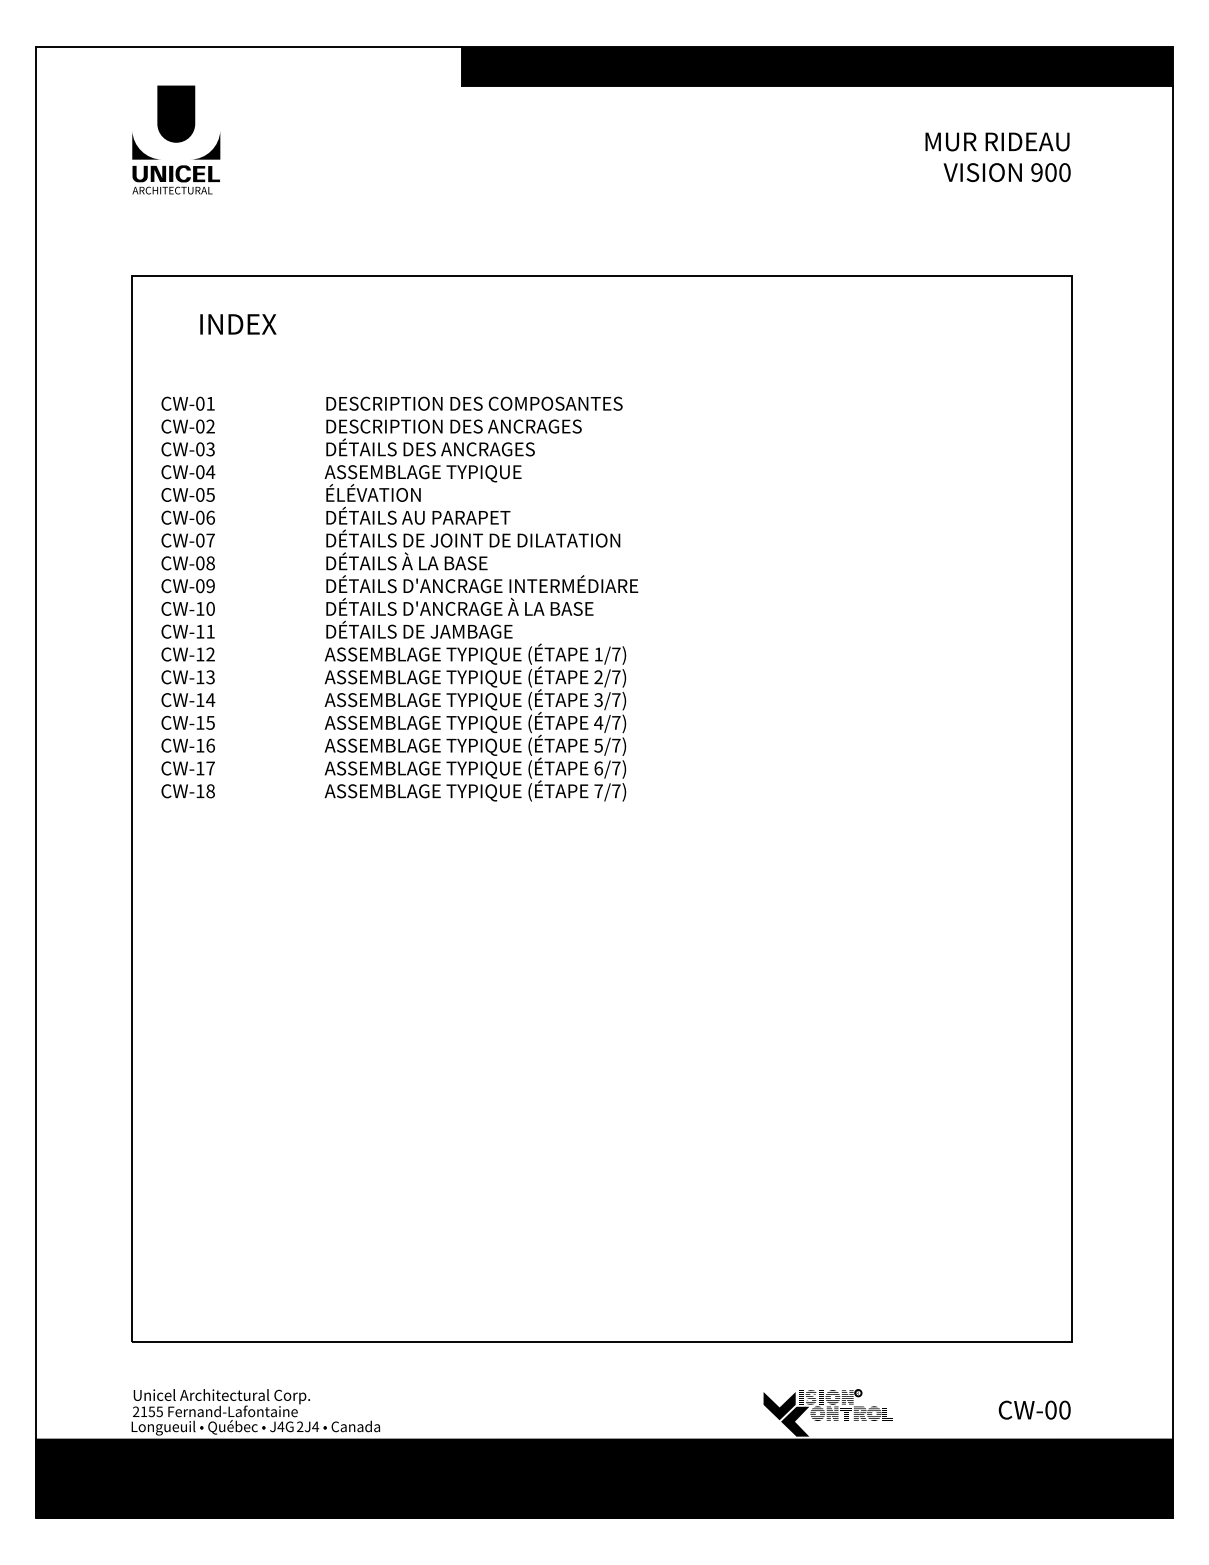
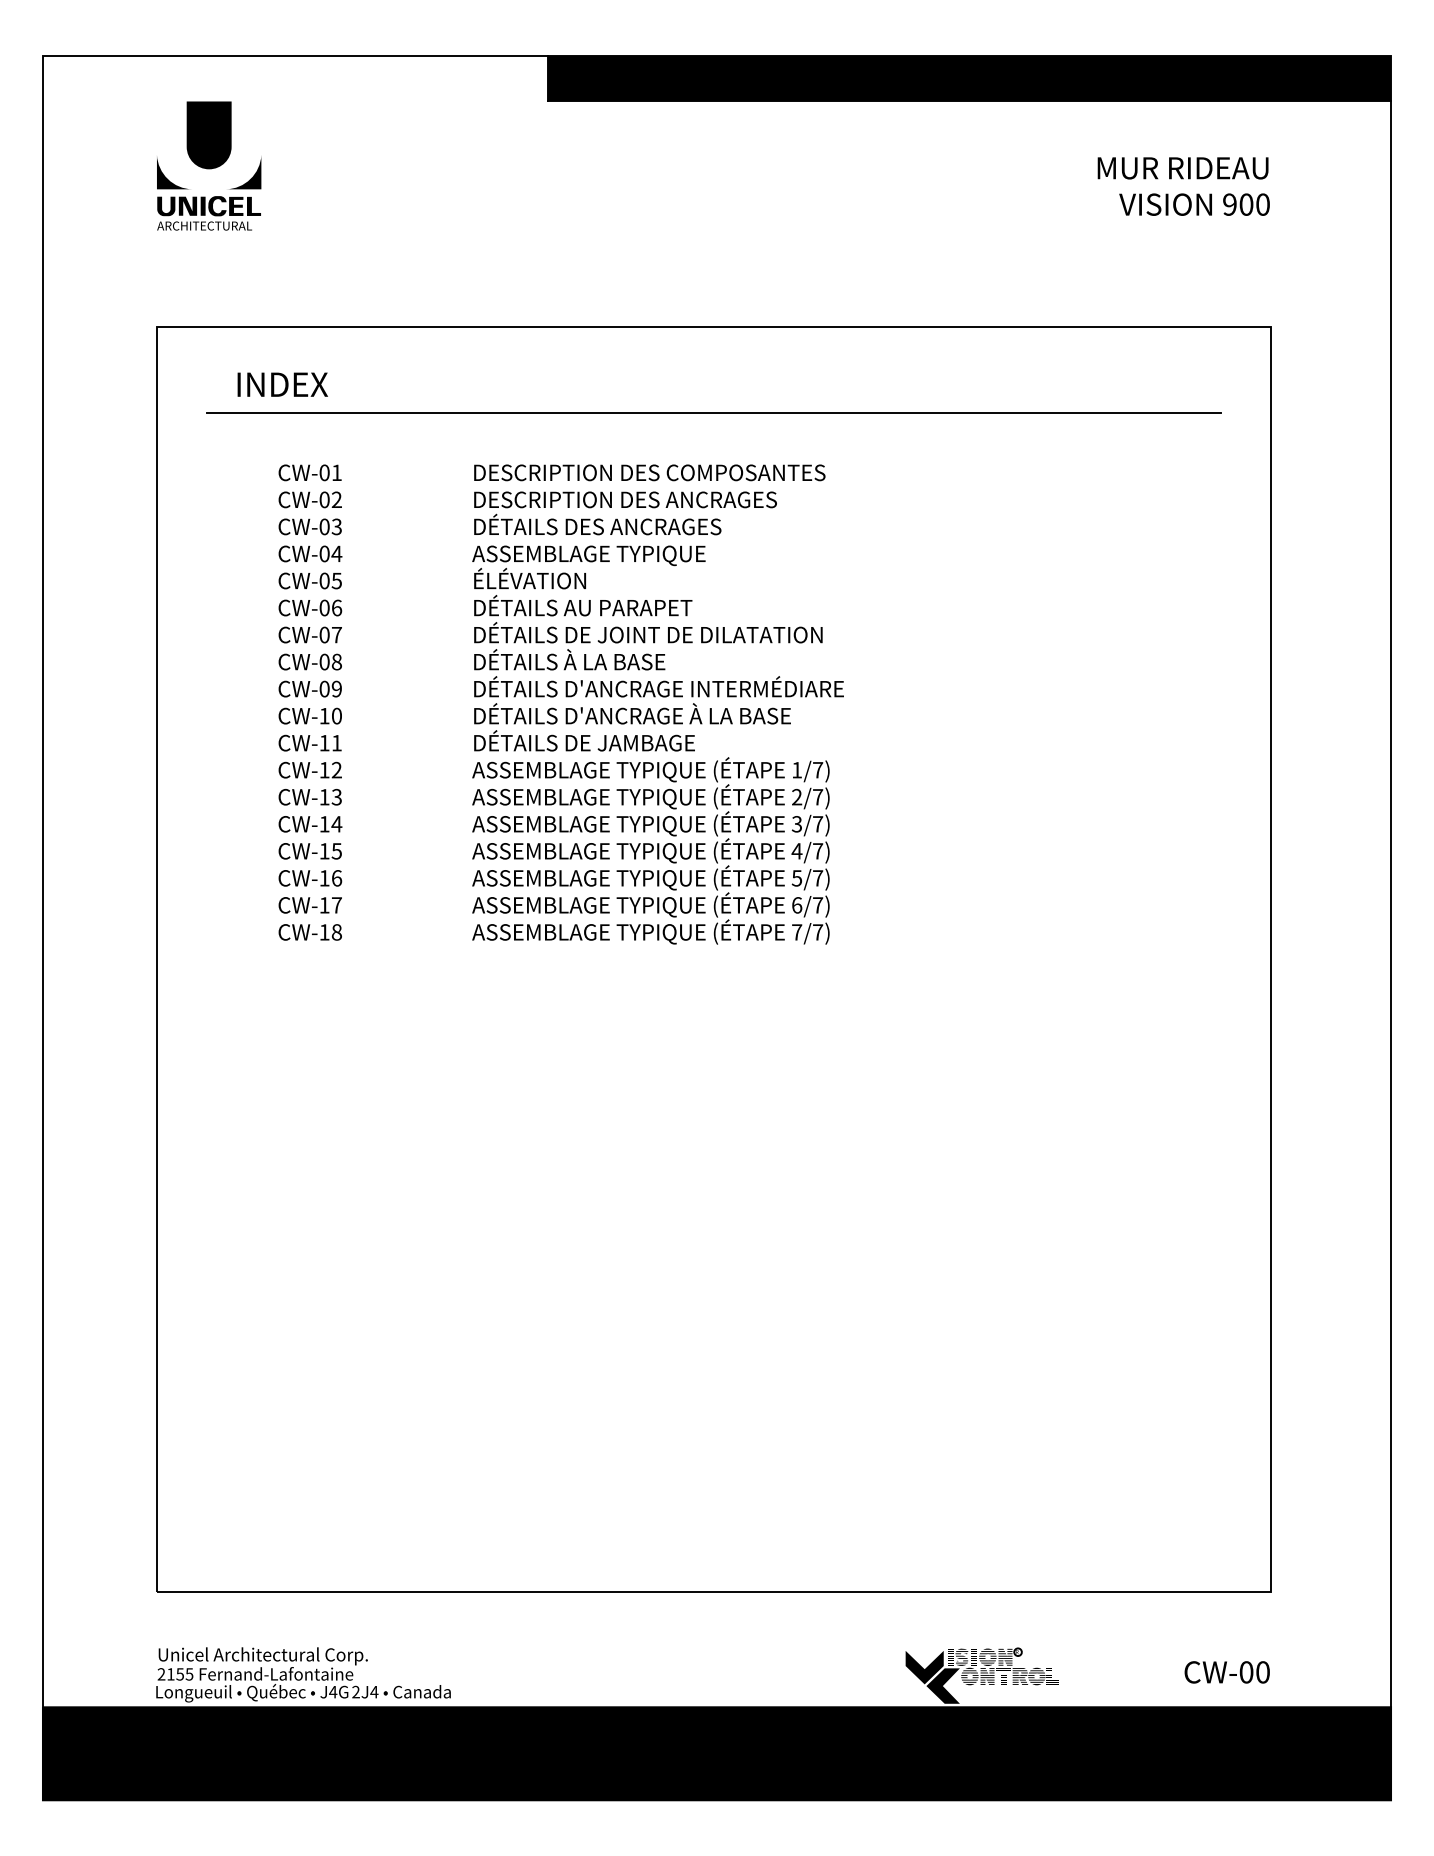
line: (602, 348) -> (714, 413), added
text: (399, 599) -> (560, 704), moved

